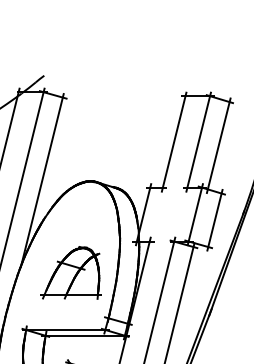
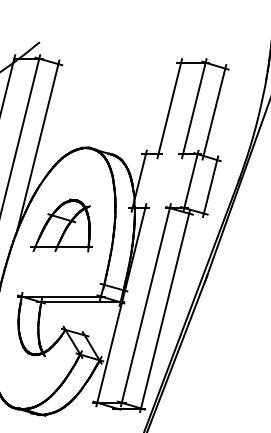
part: (70, 272) -> (61, 225), moved

